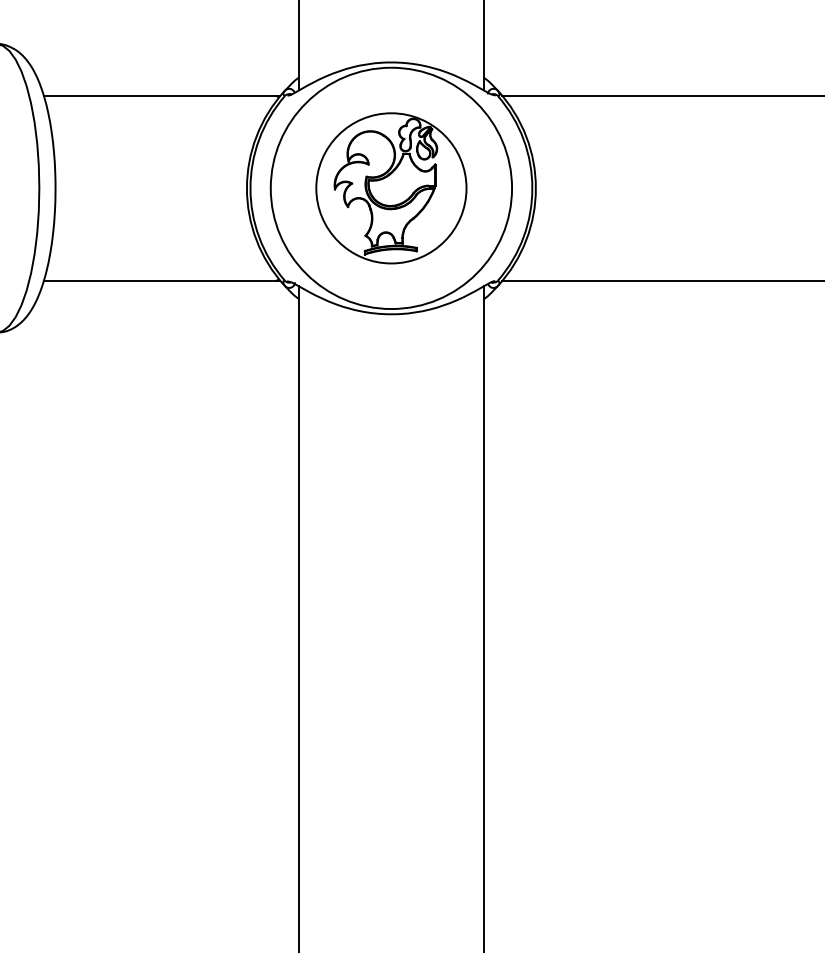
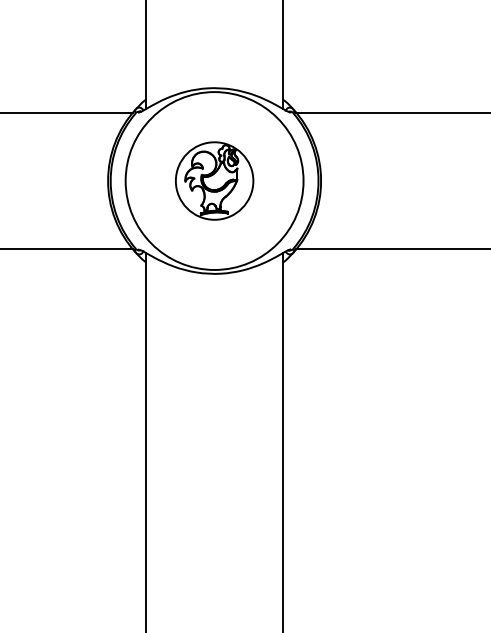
part: (391, 188) -> (214, 181), size x0.7

